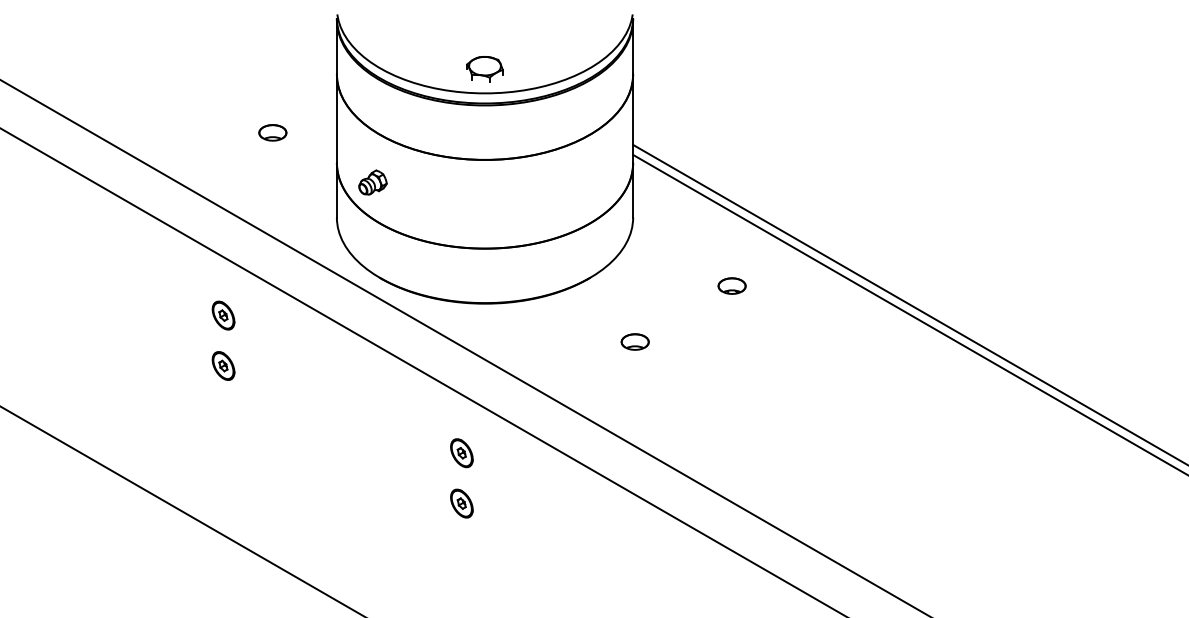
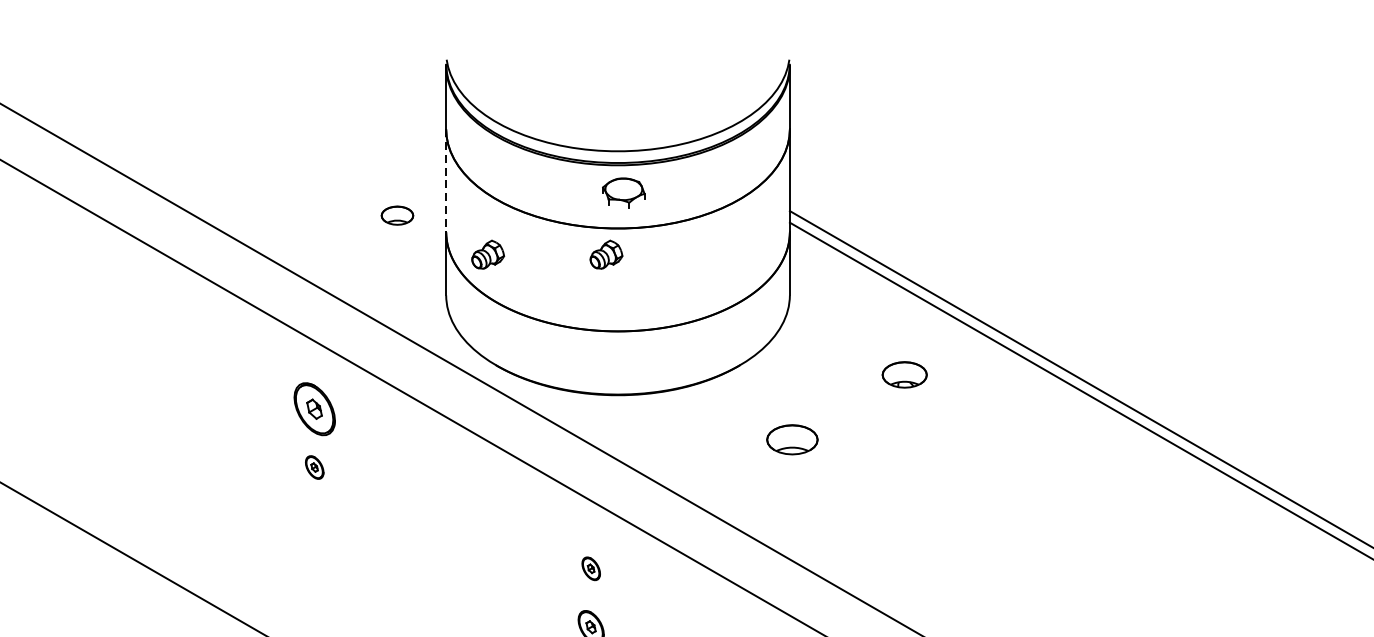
part: (484, 69) -> (623, 193), moved
line: (336, 119) -> (445, 181), solid -> dashed
part: (272, 132) -> (397, 215), moved
part: (474, 182) -> (605, 254), added
part: (731, 285) -> (903, 374), size x1.4
part: (223, 315) -> (314, 408), size x1.6
part: (634, 341) -> (791, 439), size x1.6
part: (223, 365) -> (314, 466), size x0.7
part: (461, 453) -> (590, 569), size x0.7

